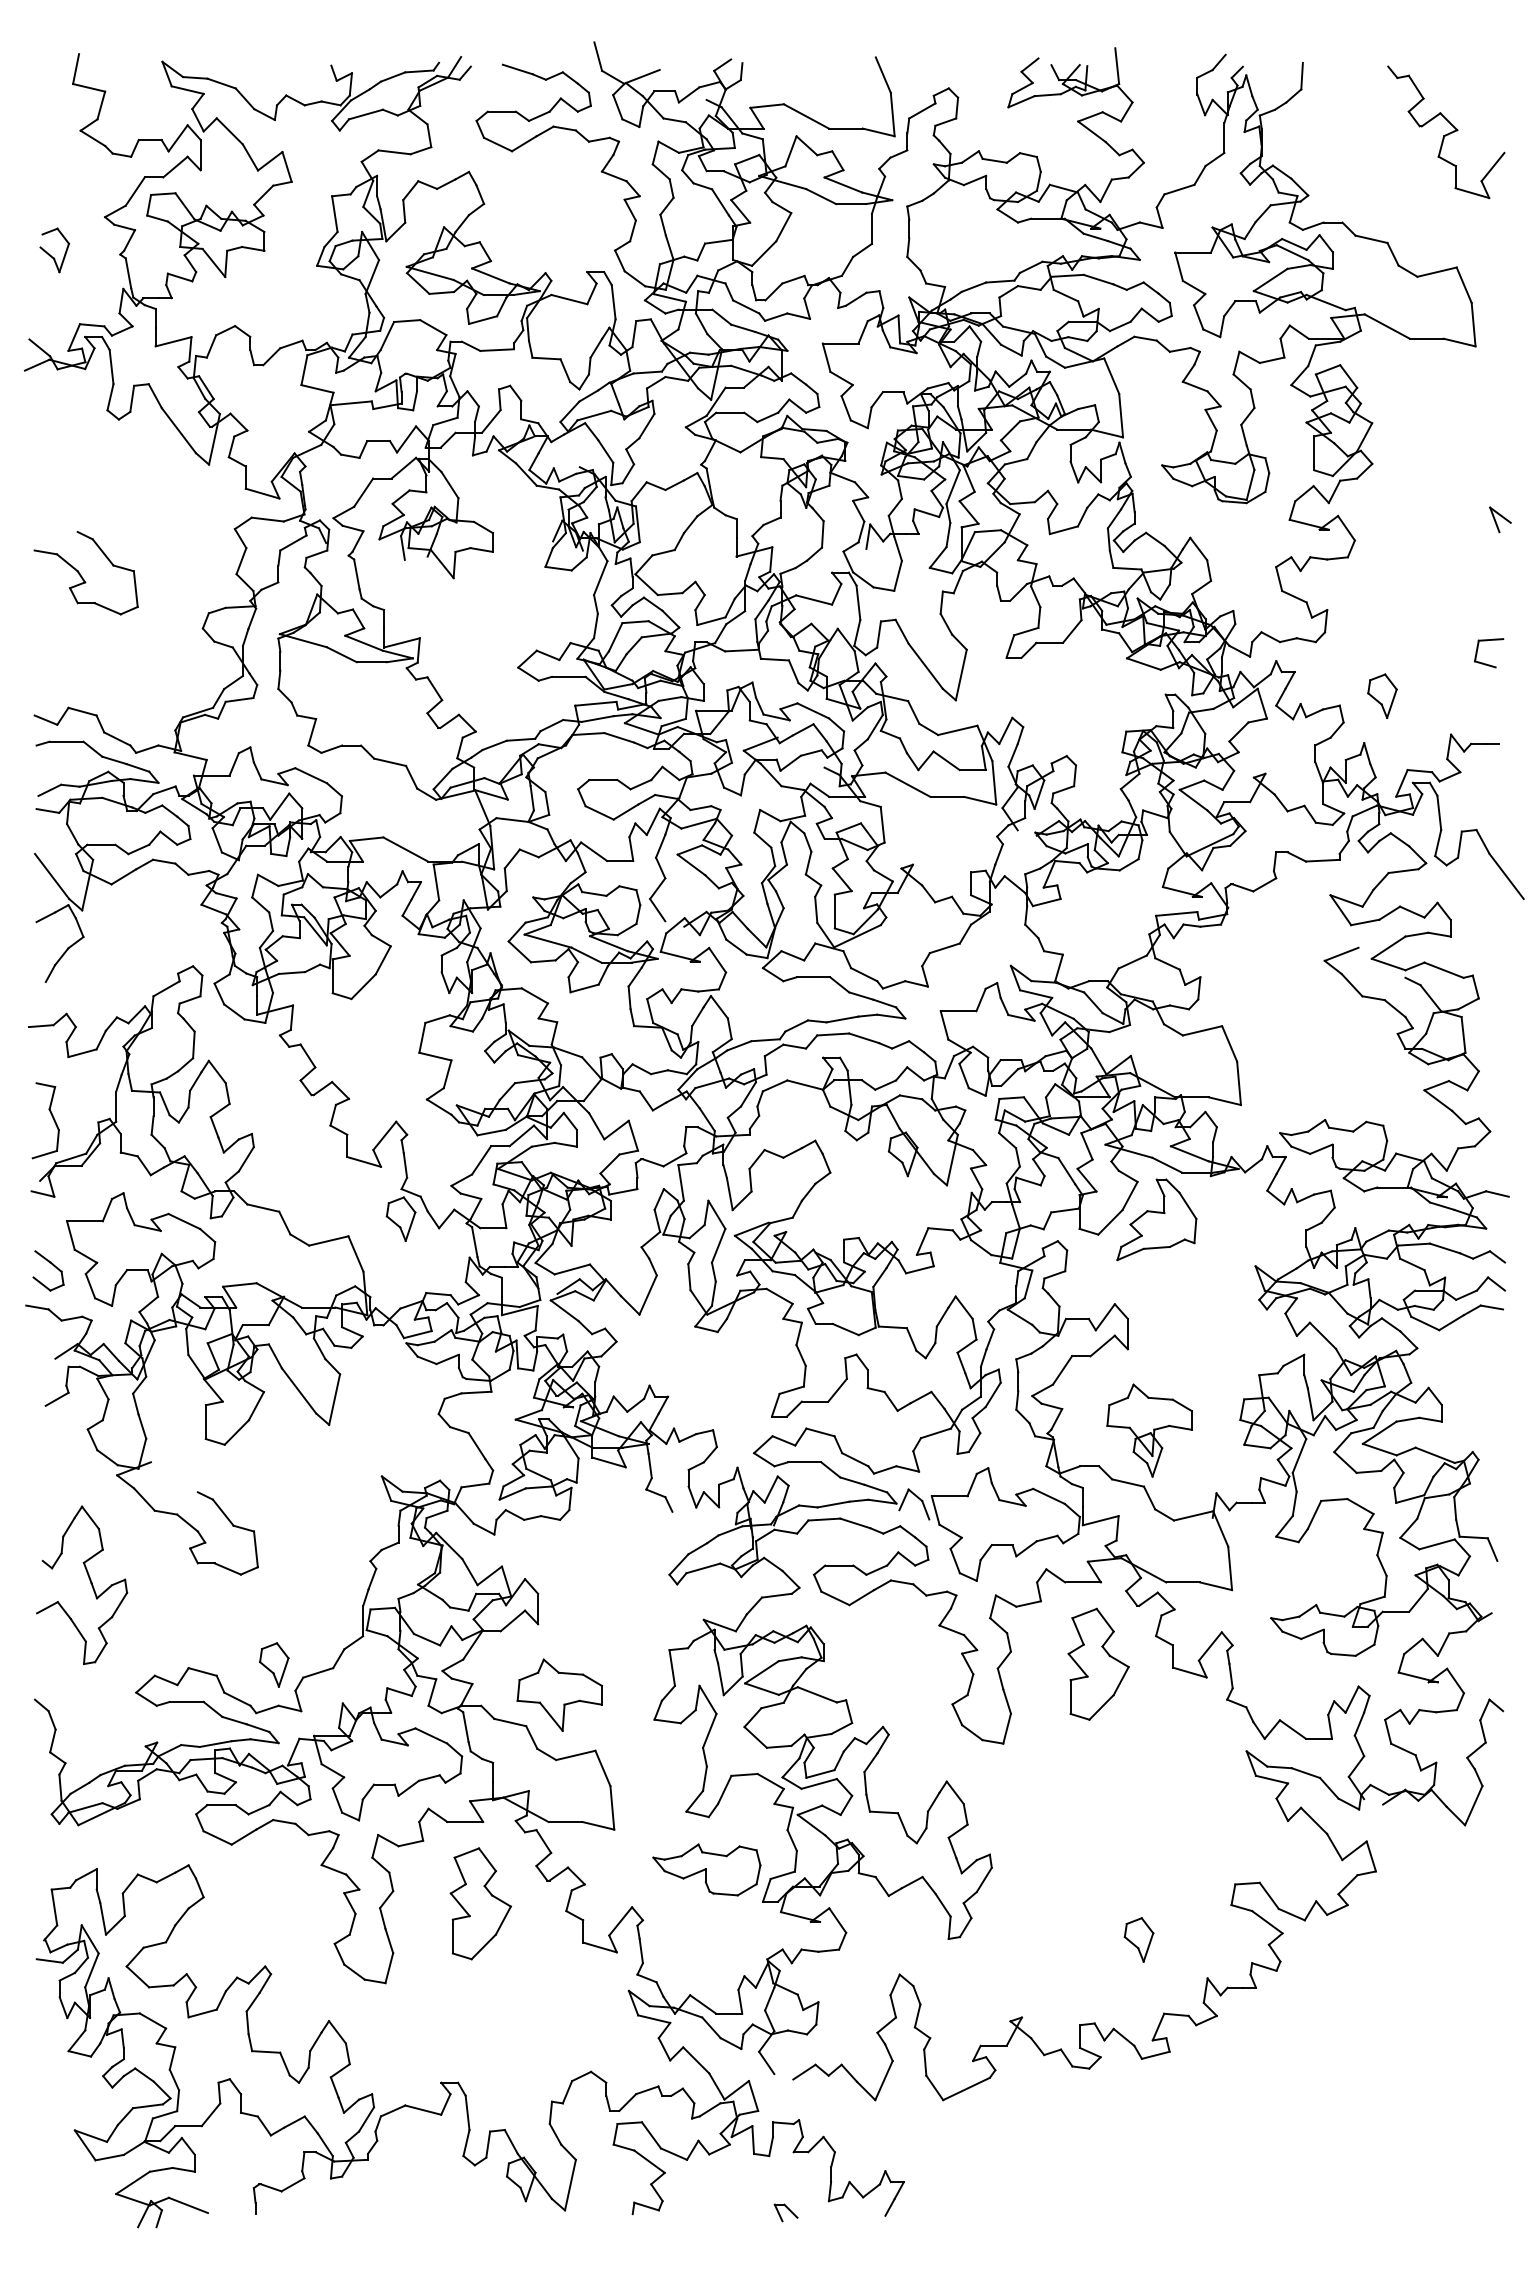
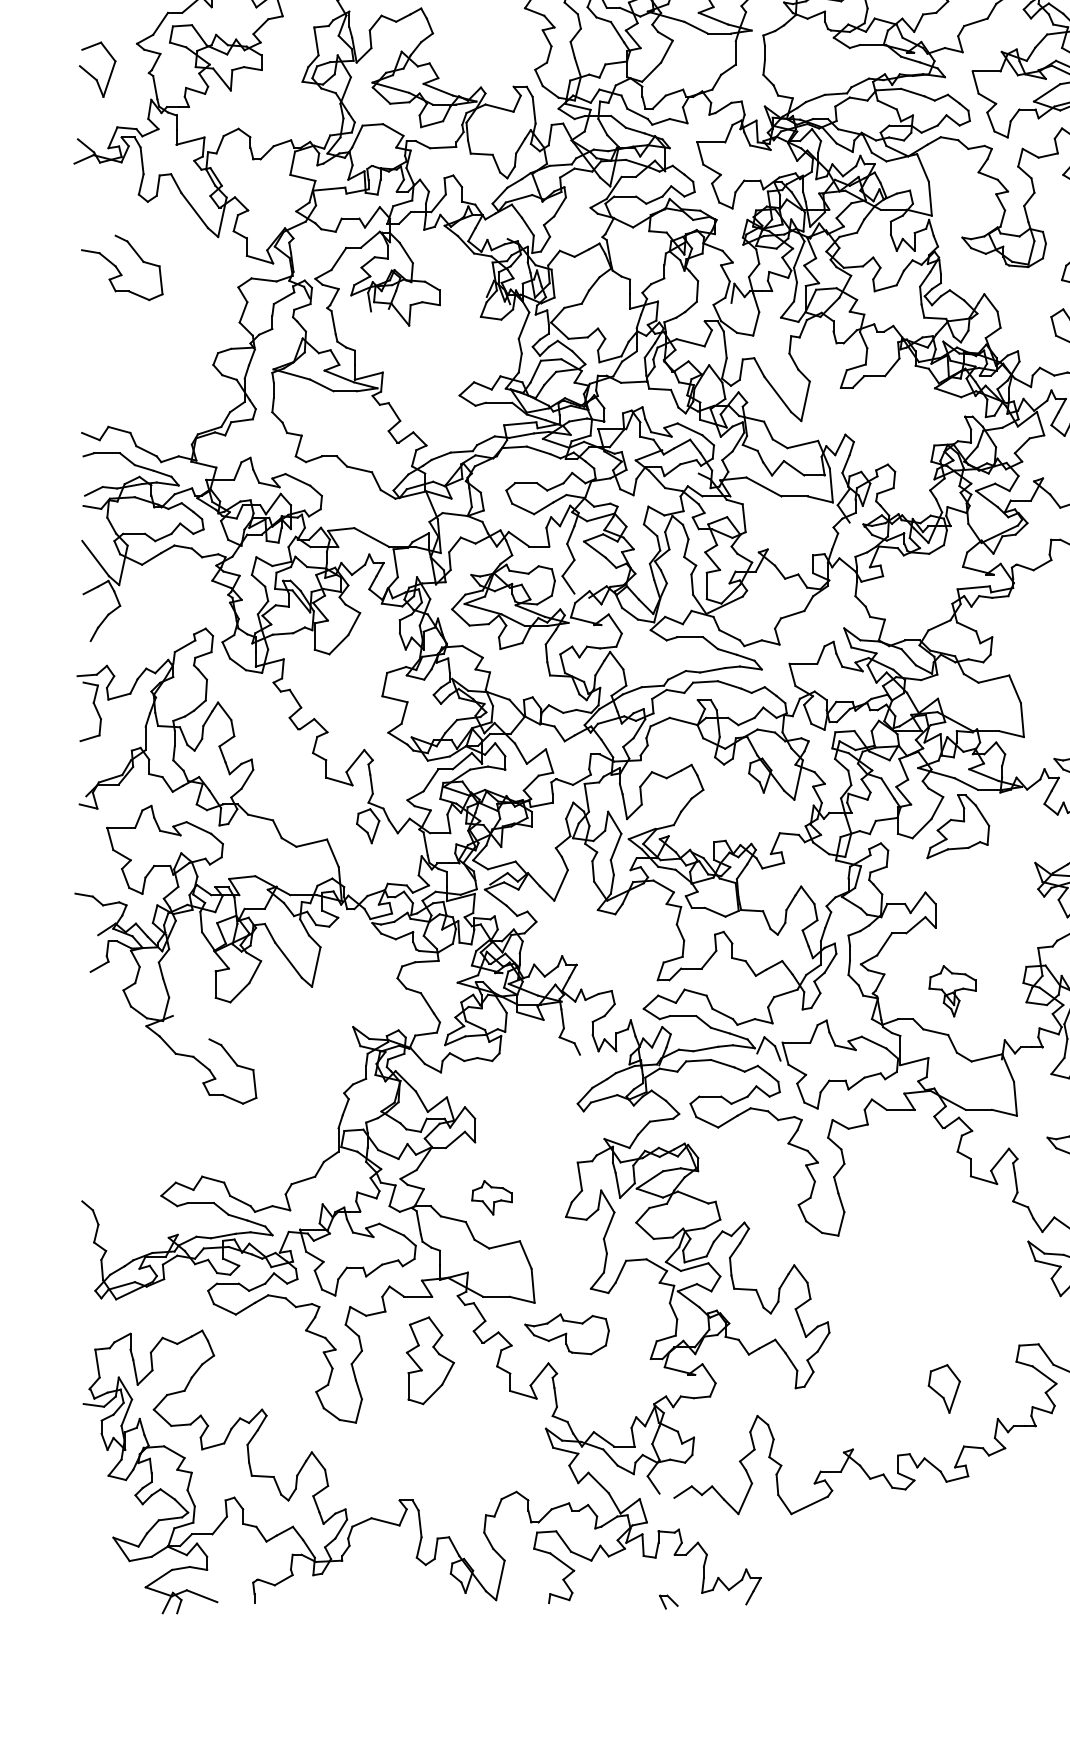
part: (54, 250) -> (97, 69), size x1.6
part: (85, 573) -> (121, 268), moved
part: (51, 1116) -> (95, 708), moved
part: (52, 1265) -> (95, 862), removed
part: (1149, 1430) -> (952, 991), size x0.7
part: (89, 1580) -> (124, 1108), removed
part: (1098, 1663) -> (912, 1173), removed
part: (274, 1664) -> (269, 1173), removed
part: (559, 1694) -> (491, 1197), size x0.6
part: (706, 1869) -> (566, 1333), moved
part: (1138, 1939) -> (943, 1388), size x1.4

